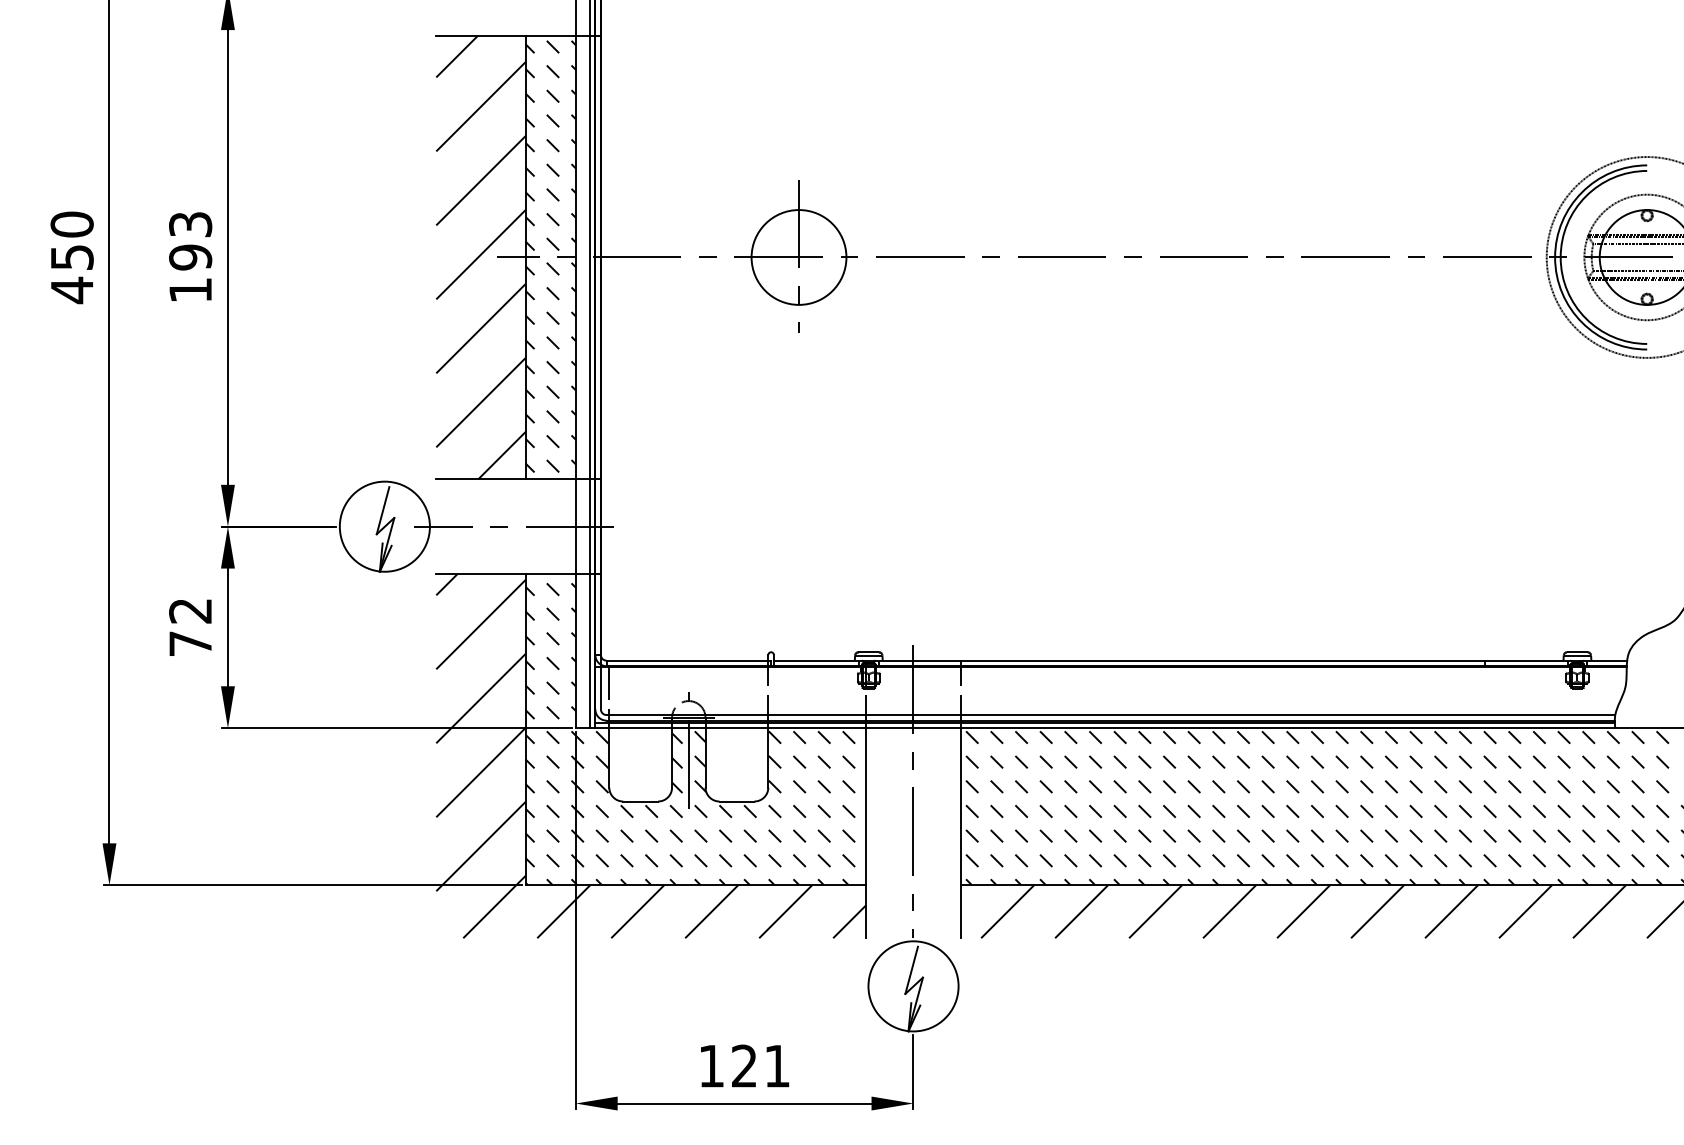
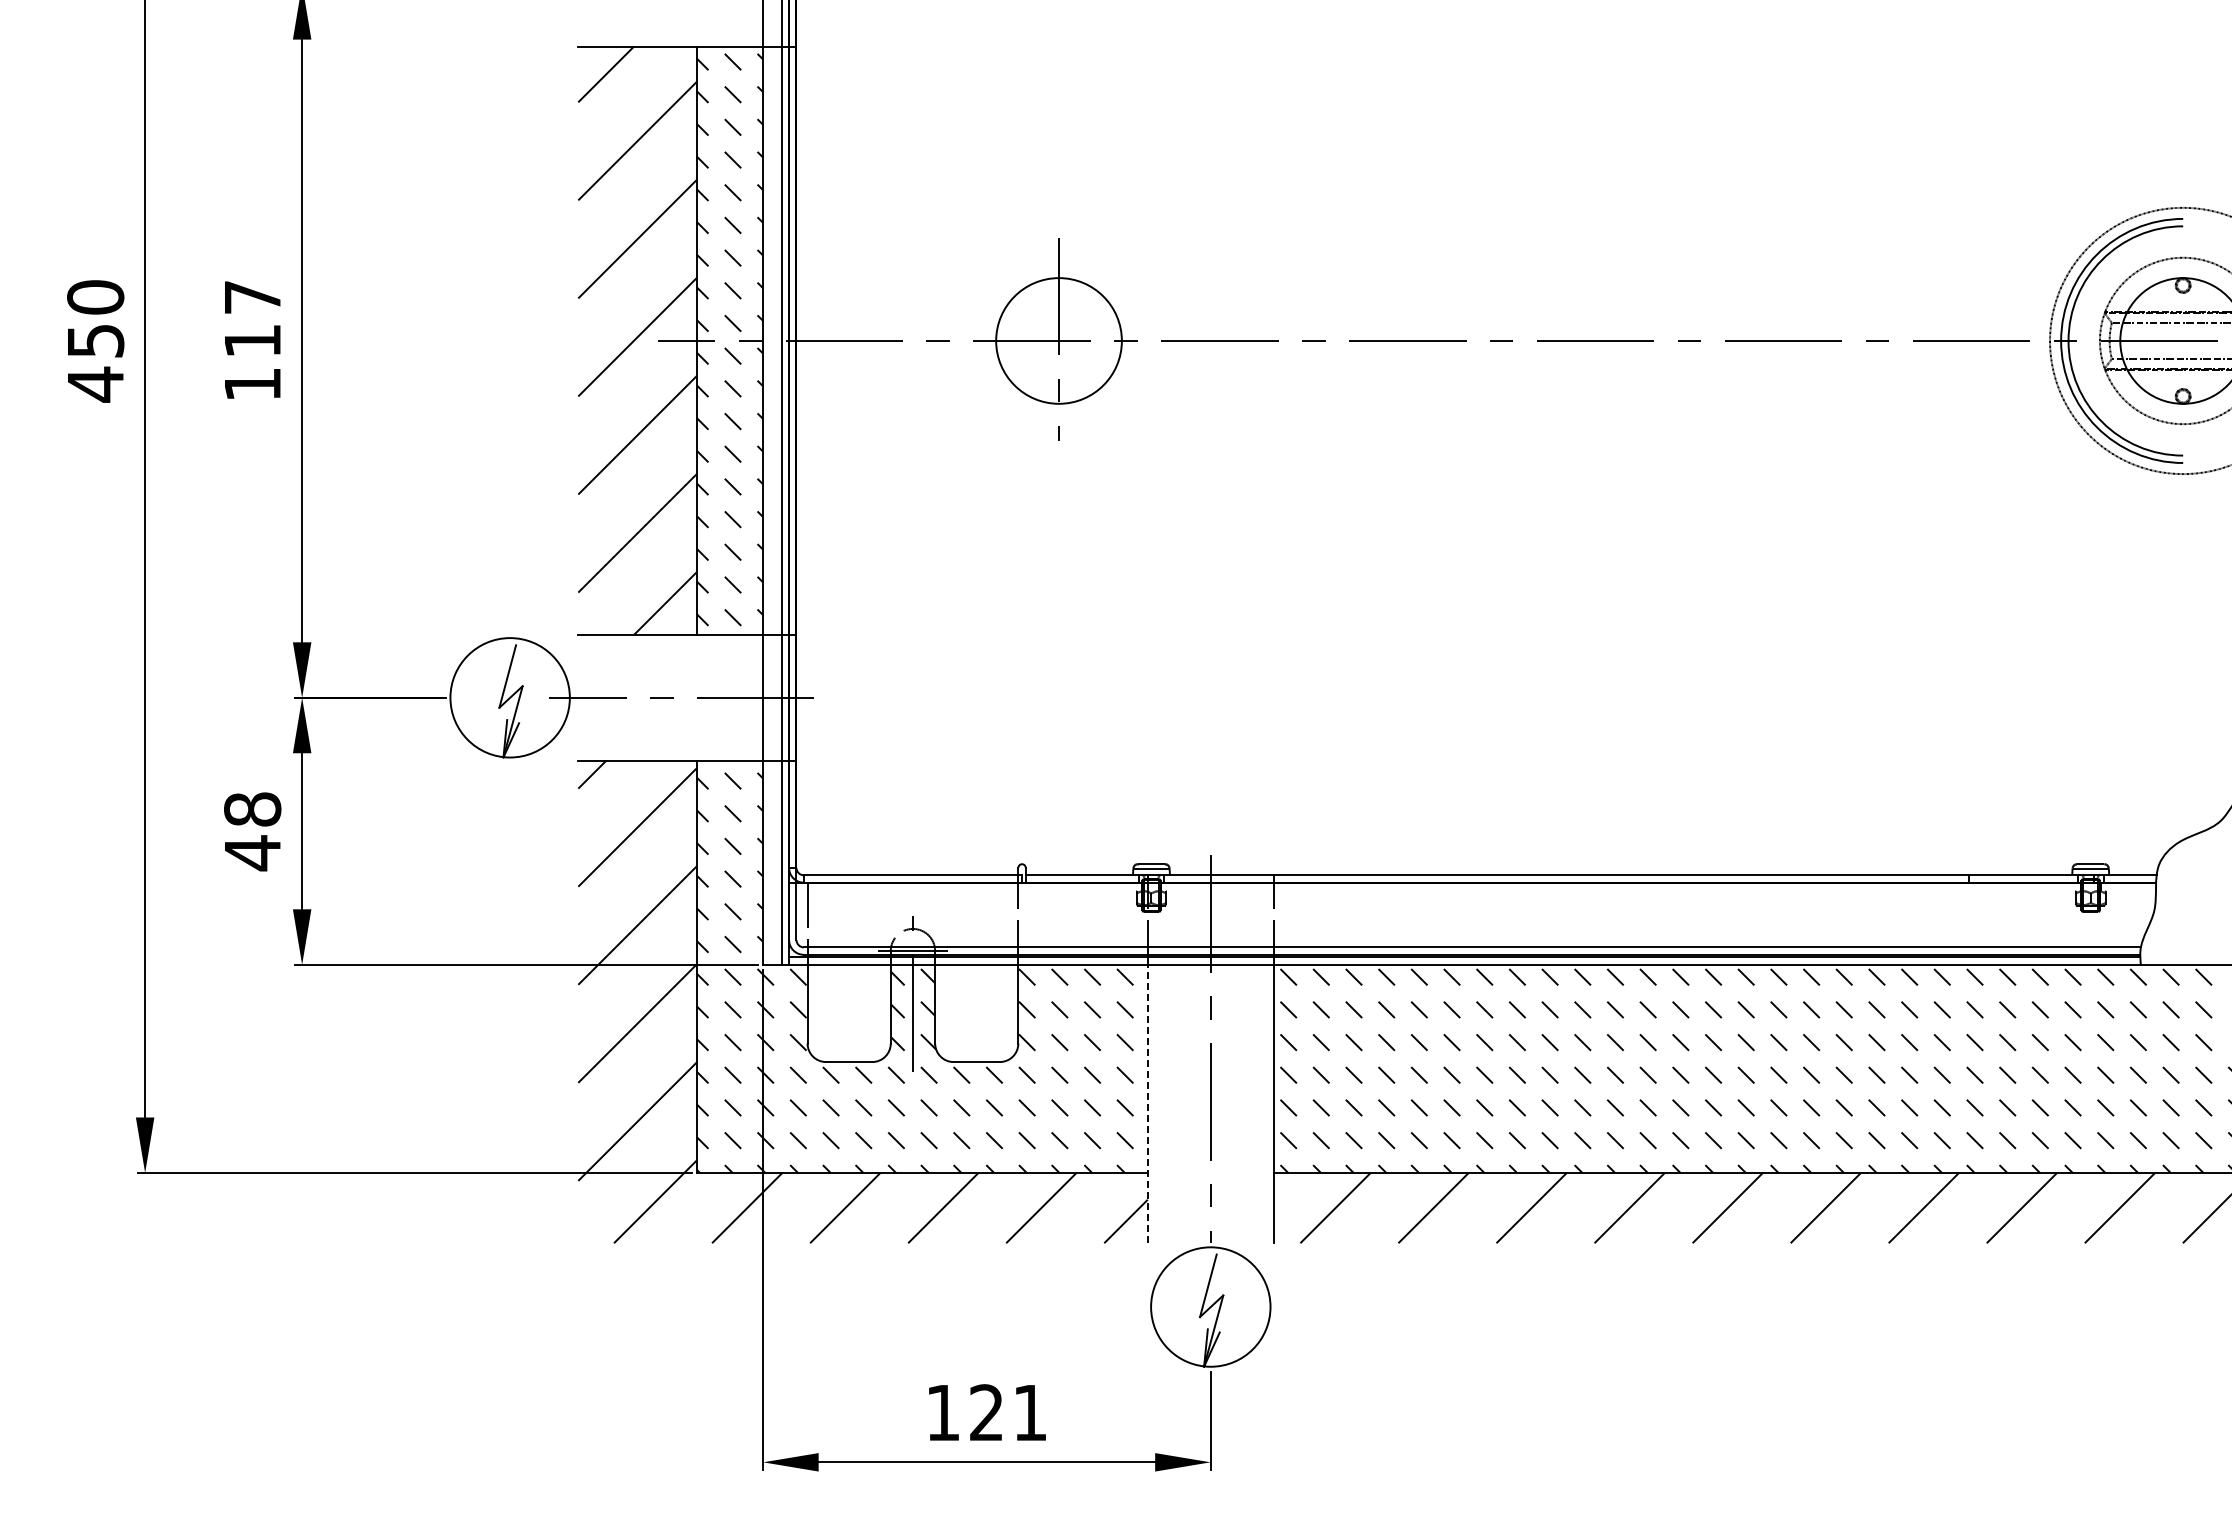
text: (190, 241) -> (252, 319), 193 -> 117
text: (190, 627) -> (252, 831), 72 -> 48
line: (865, 832) -> (1147, 1103), solid -> dashed

